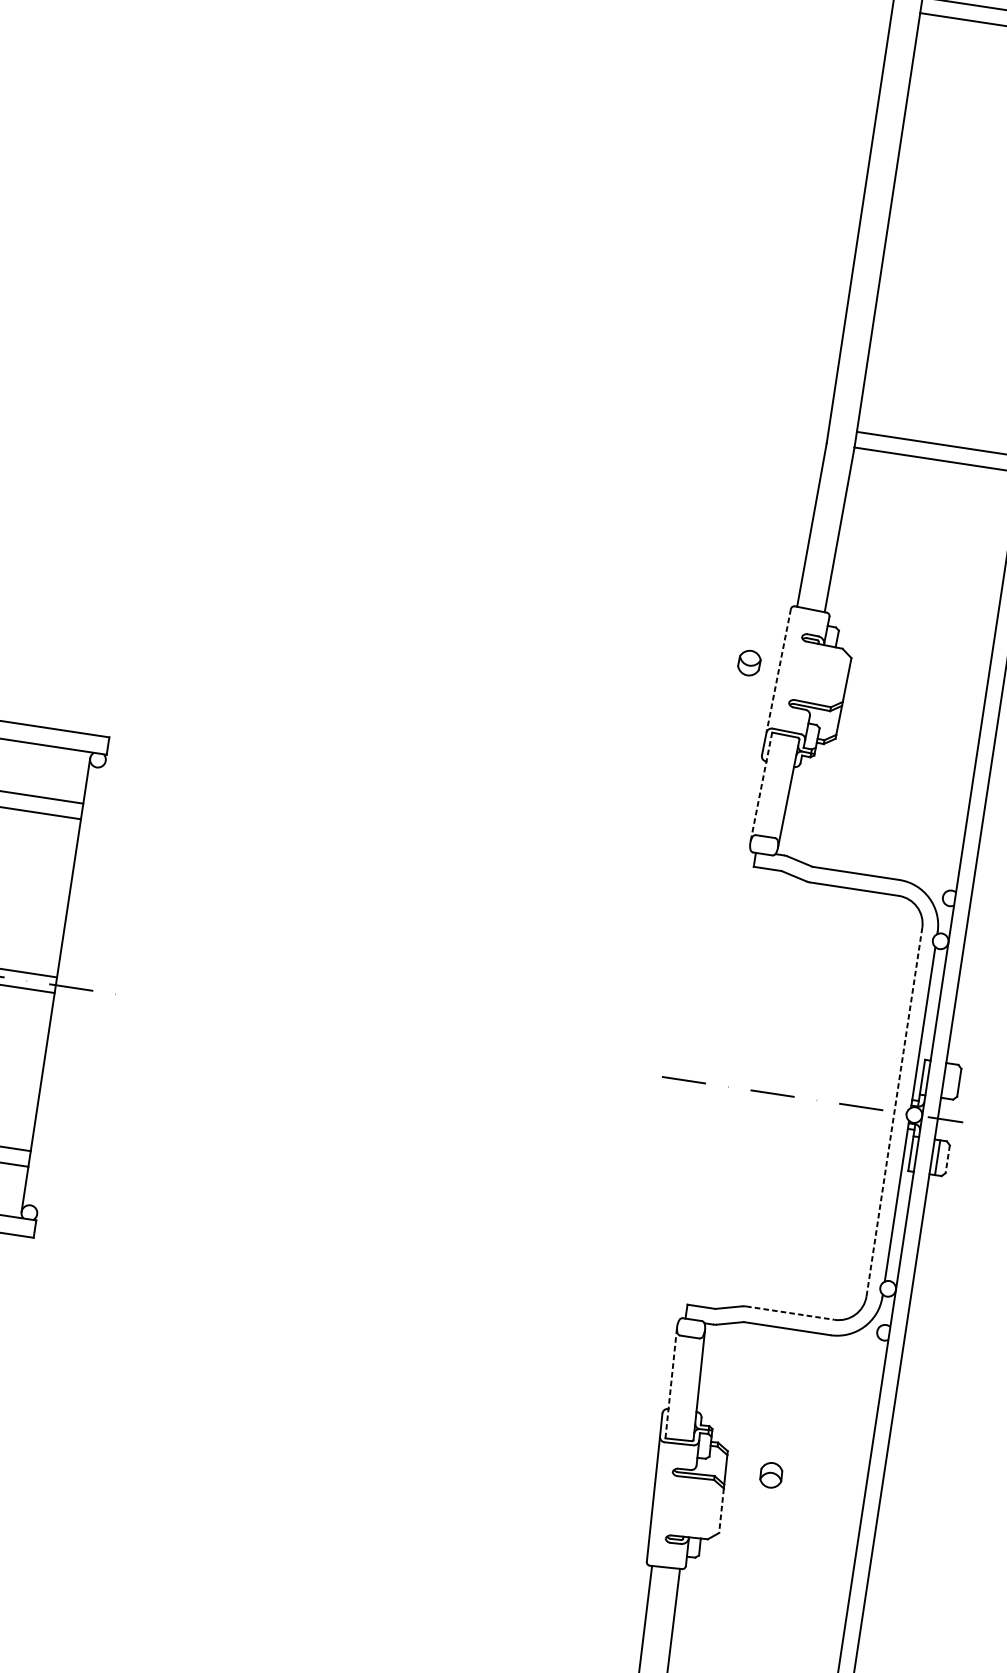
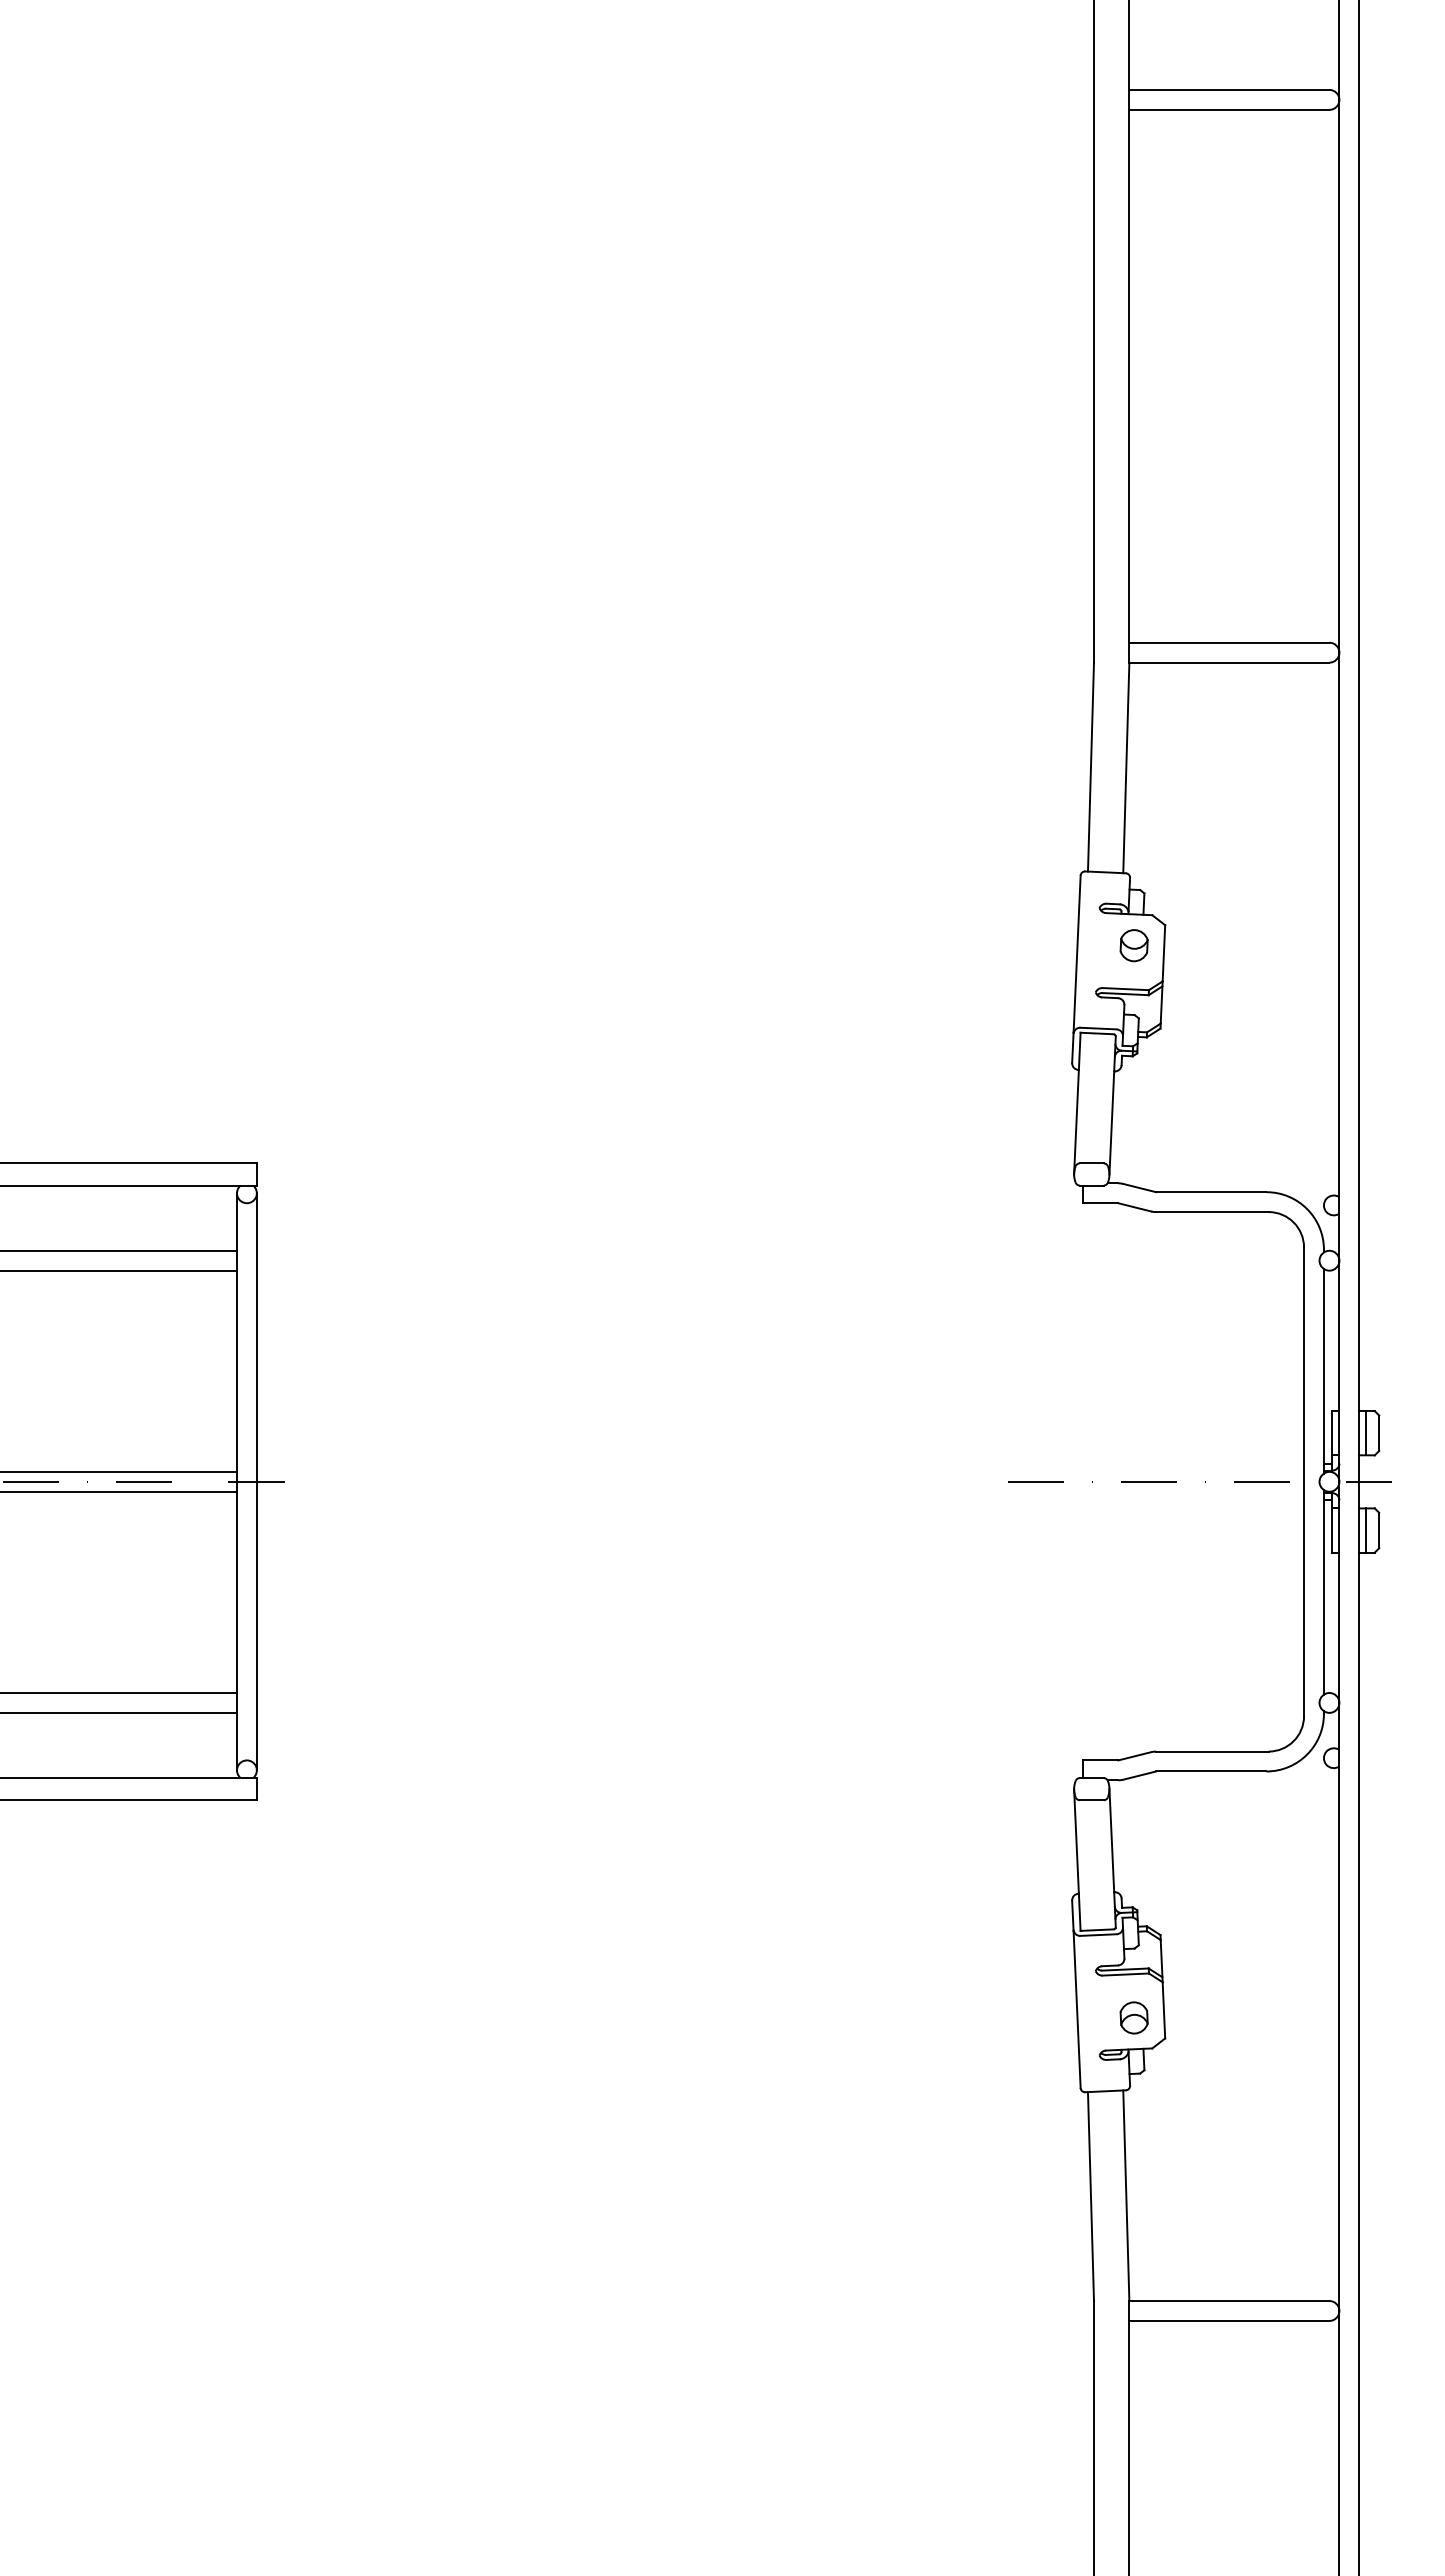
part: (748, 662) -> (1133, 945), moved
line: (779, 670) -> (1077, 954), dashed -> solid
line: (761, 787) -> (1077, 1103), dashed -> solid
line: (71, 987) -> (256, 1481), added
line: (949, 1081) -> (1366, 1433), added
line: (894, 1111) -> (1304, 1481), dashed -> solid
line: (947, 1159) -> (1379, 1530), dashed -> solid
line: (790, 1313) -> (1212, 1751), dashed -> solid
line: (671, 1382) -> (1077, 1860), dashed -> solid
part: (770, 1474) -> (1133, 2017), moved
line: (721, 1510) -> (1163, 2010), dashed -> solid

